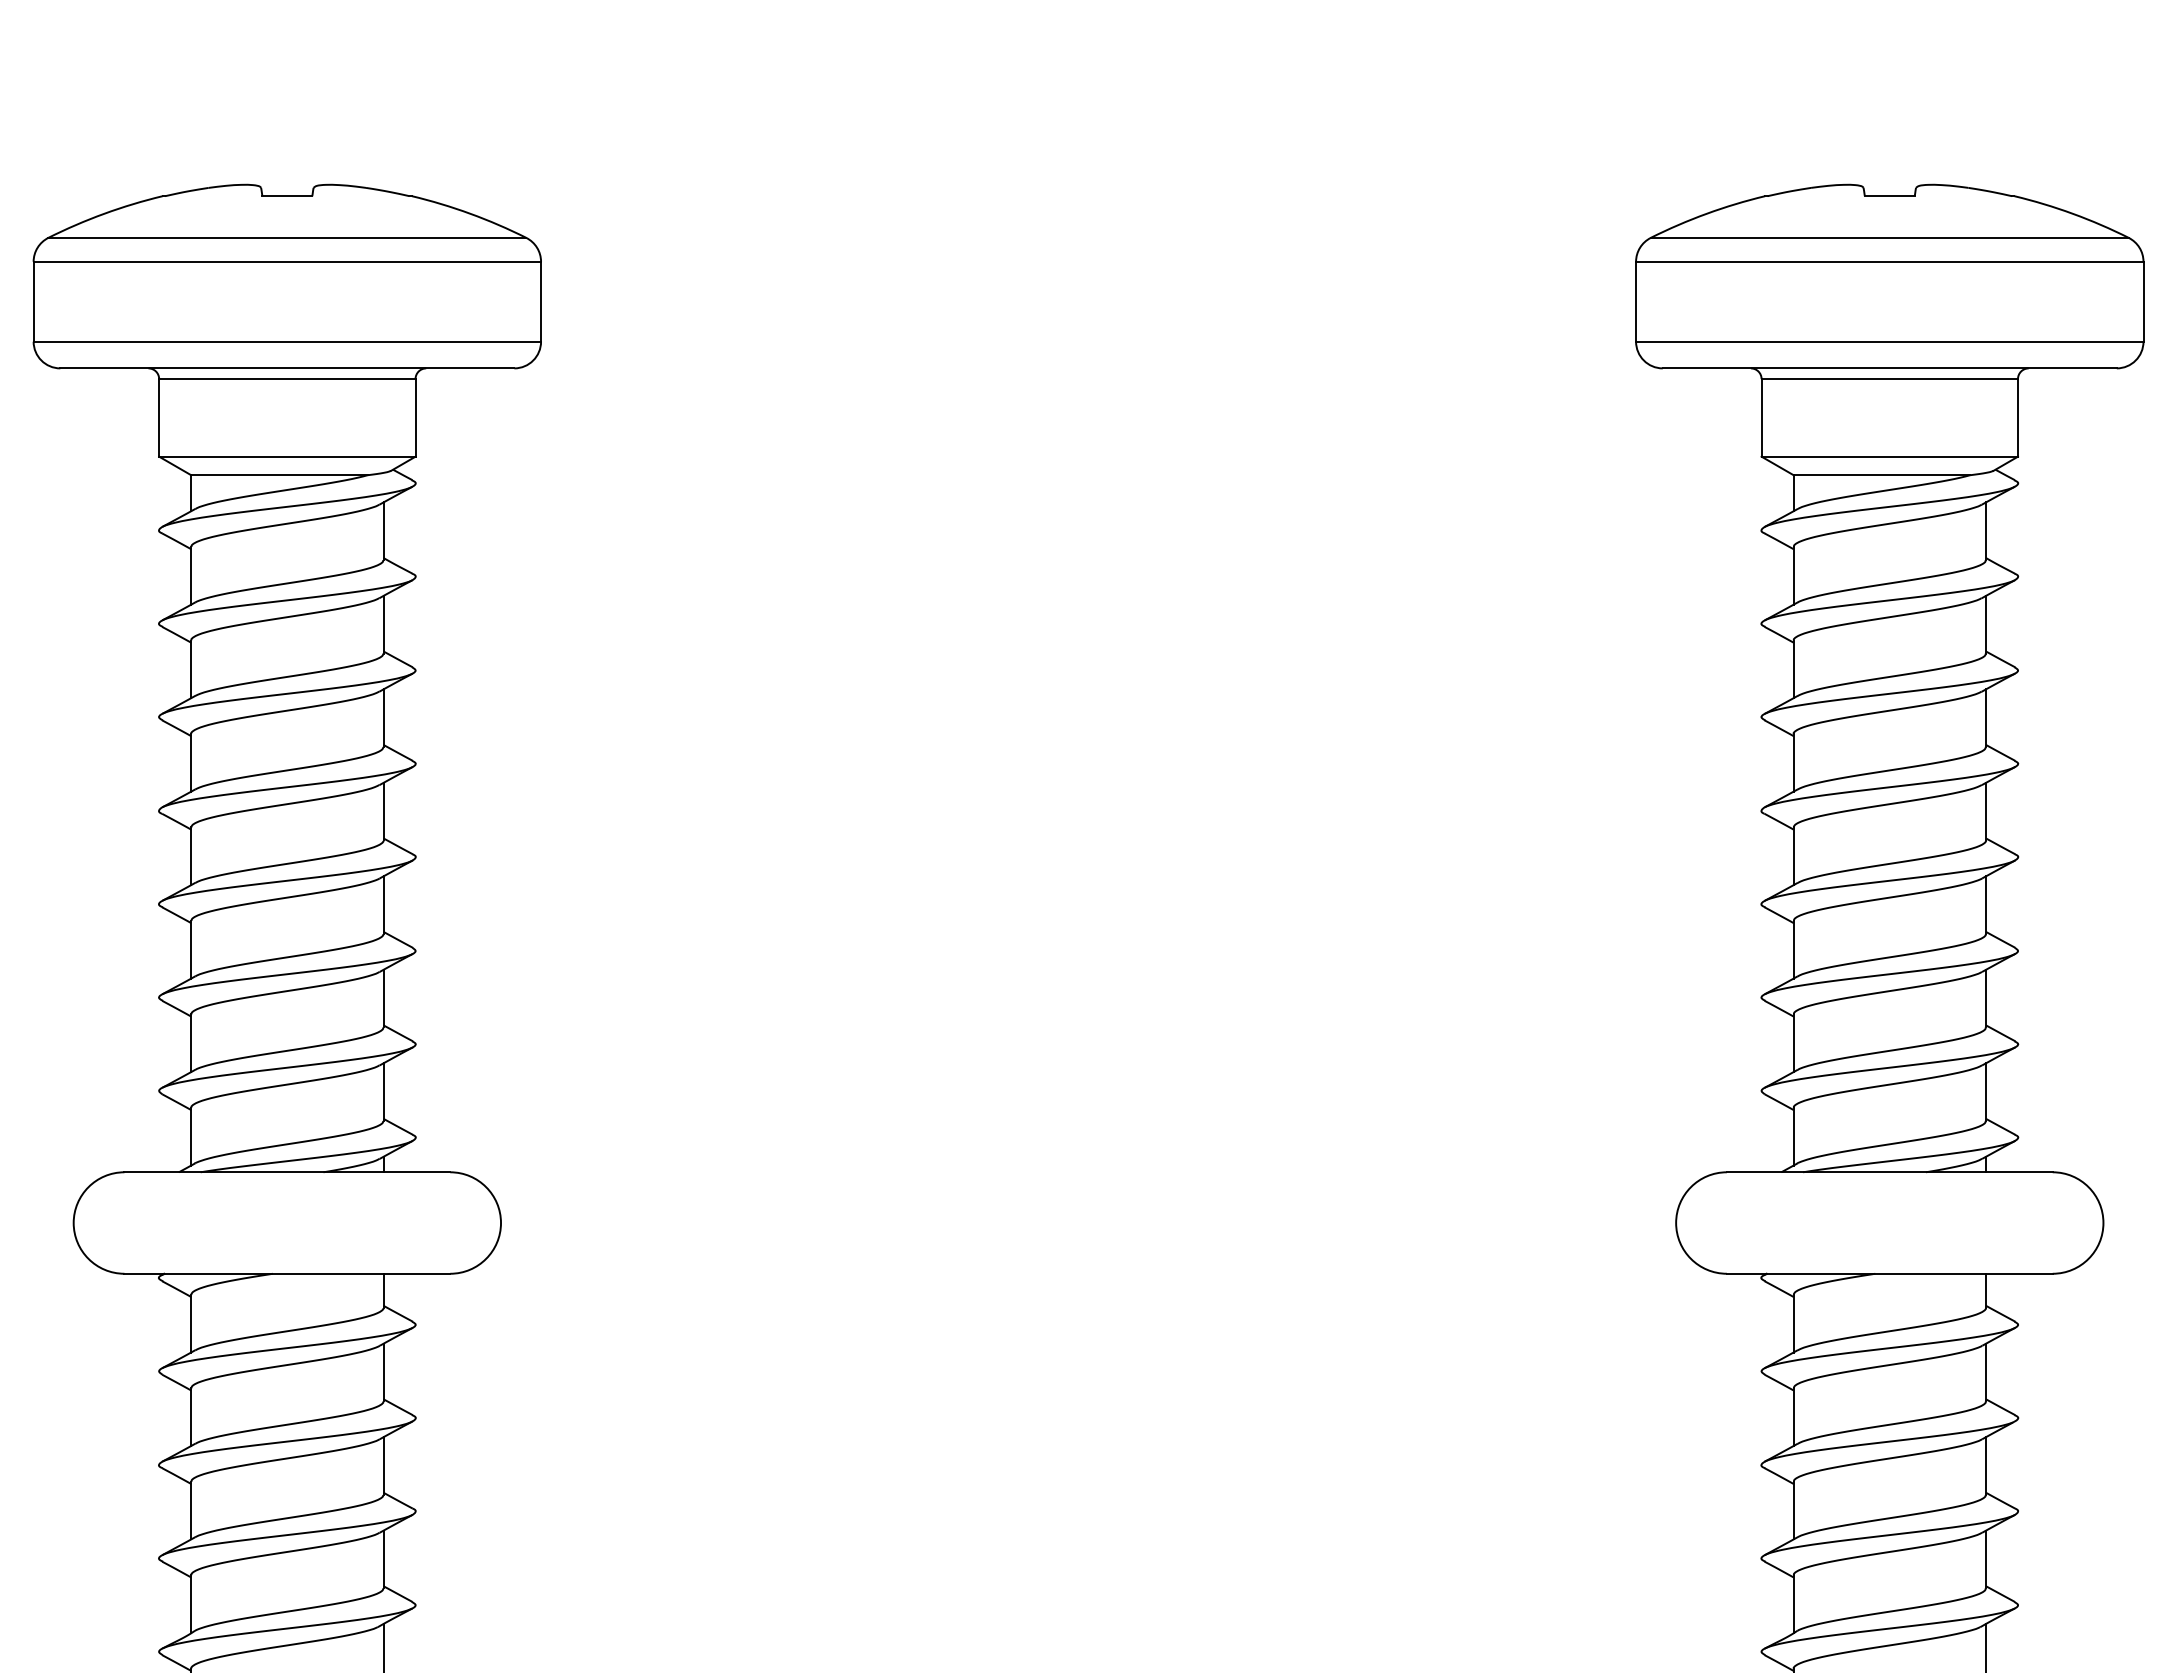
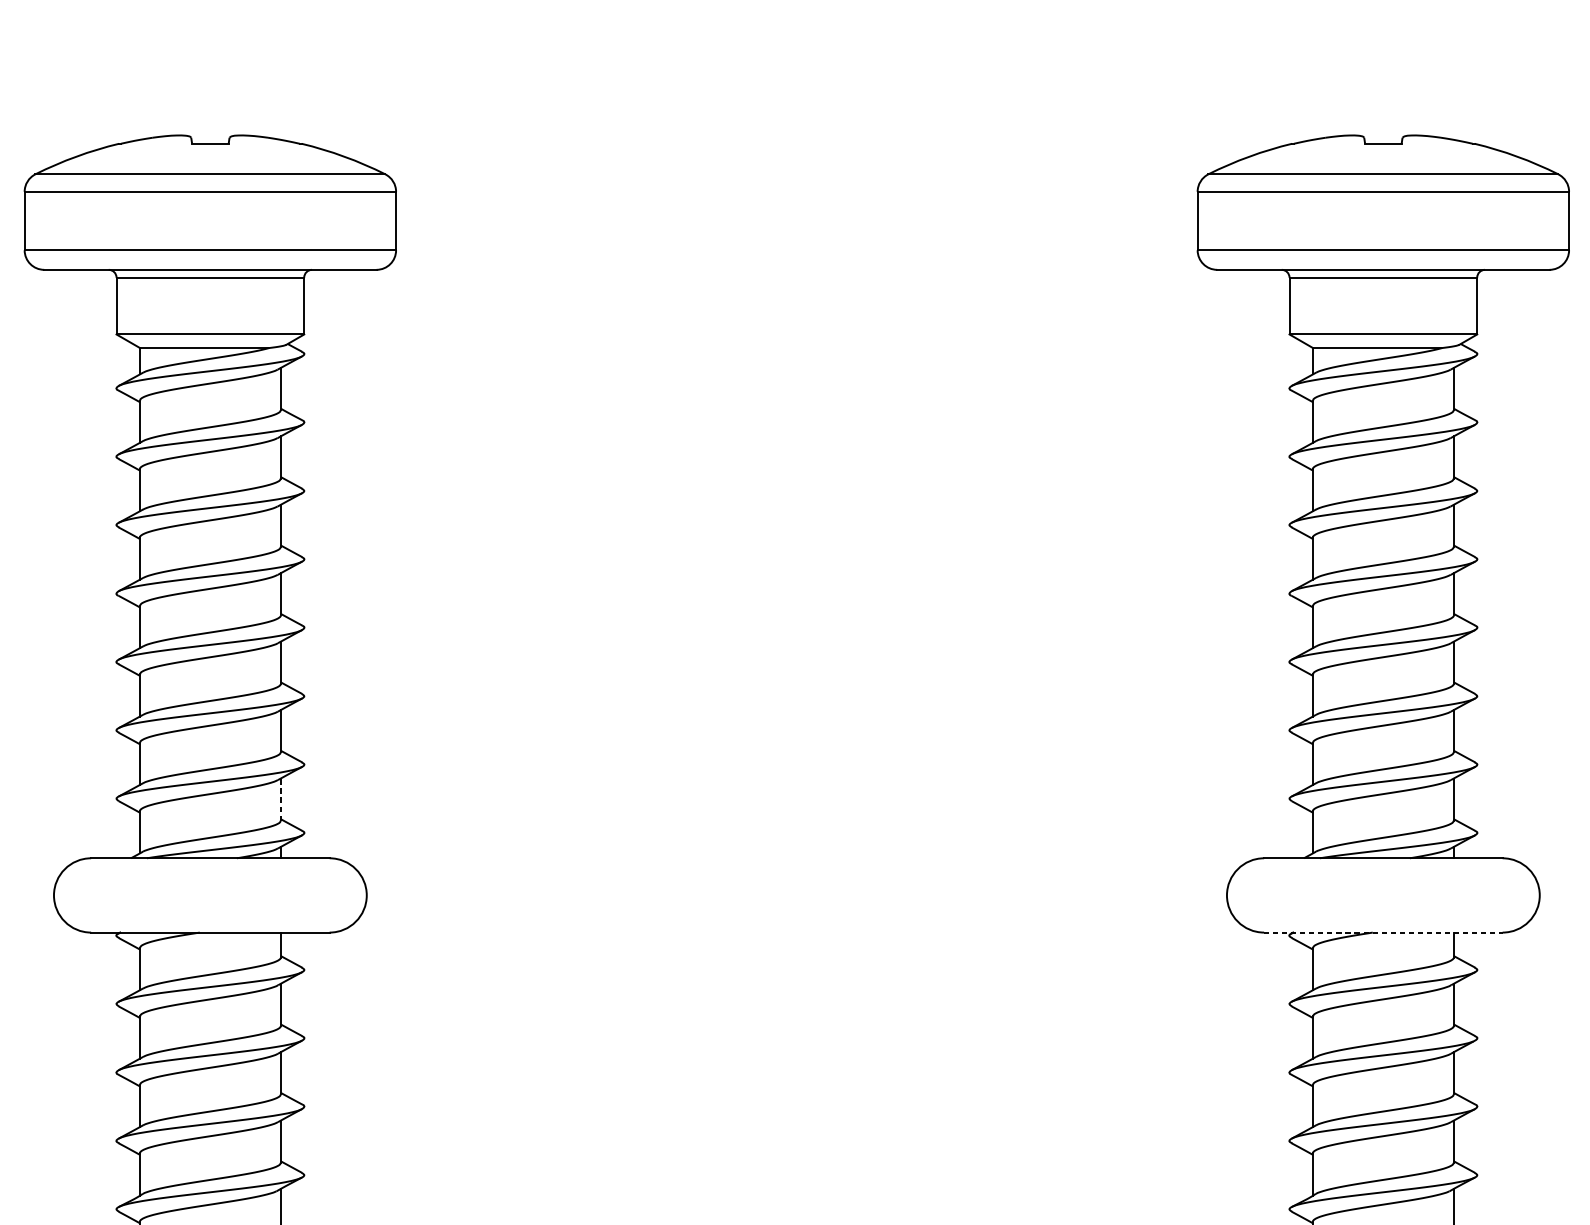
line: (383, 1092) -> (280, 799), solid -> dashed
line: (1889, 1273) -> (1383, 932), solid -> dashed

